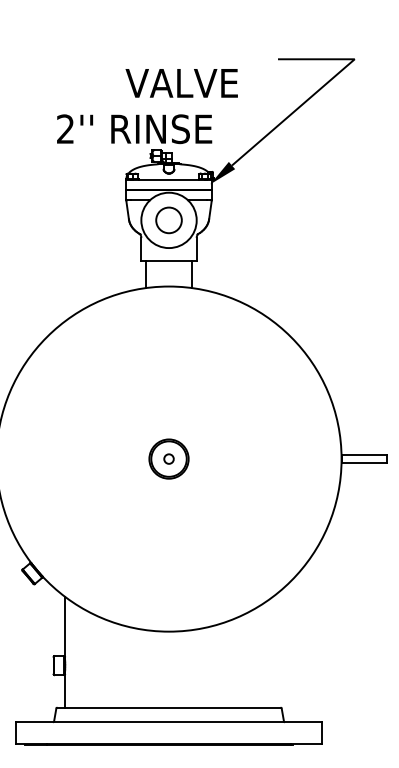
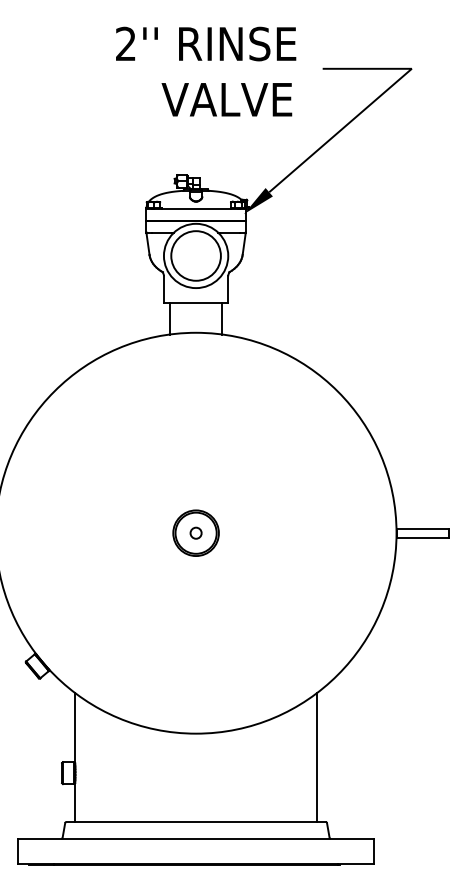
text: (181, 83) -> (226, 99), moved
text: (134, 128) -> (206, 43), moved
circle: (168, 219) -> (195, 255), size x1.67
line: (273, 651) -> (317, 756), added

